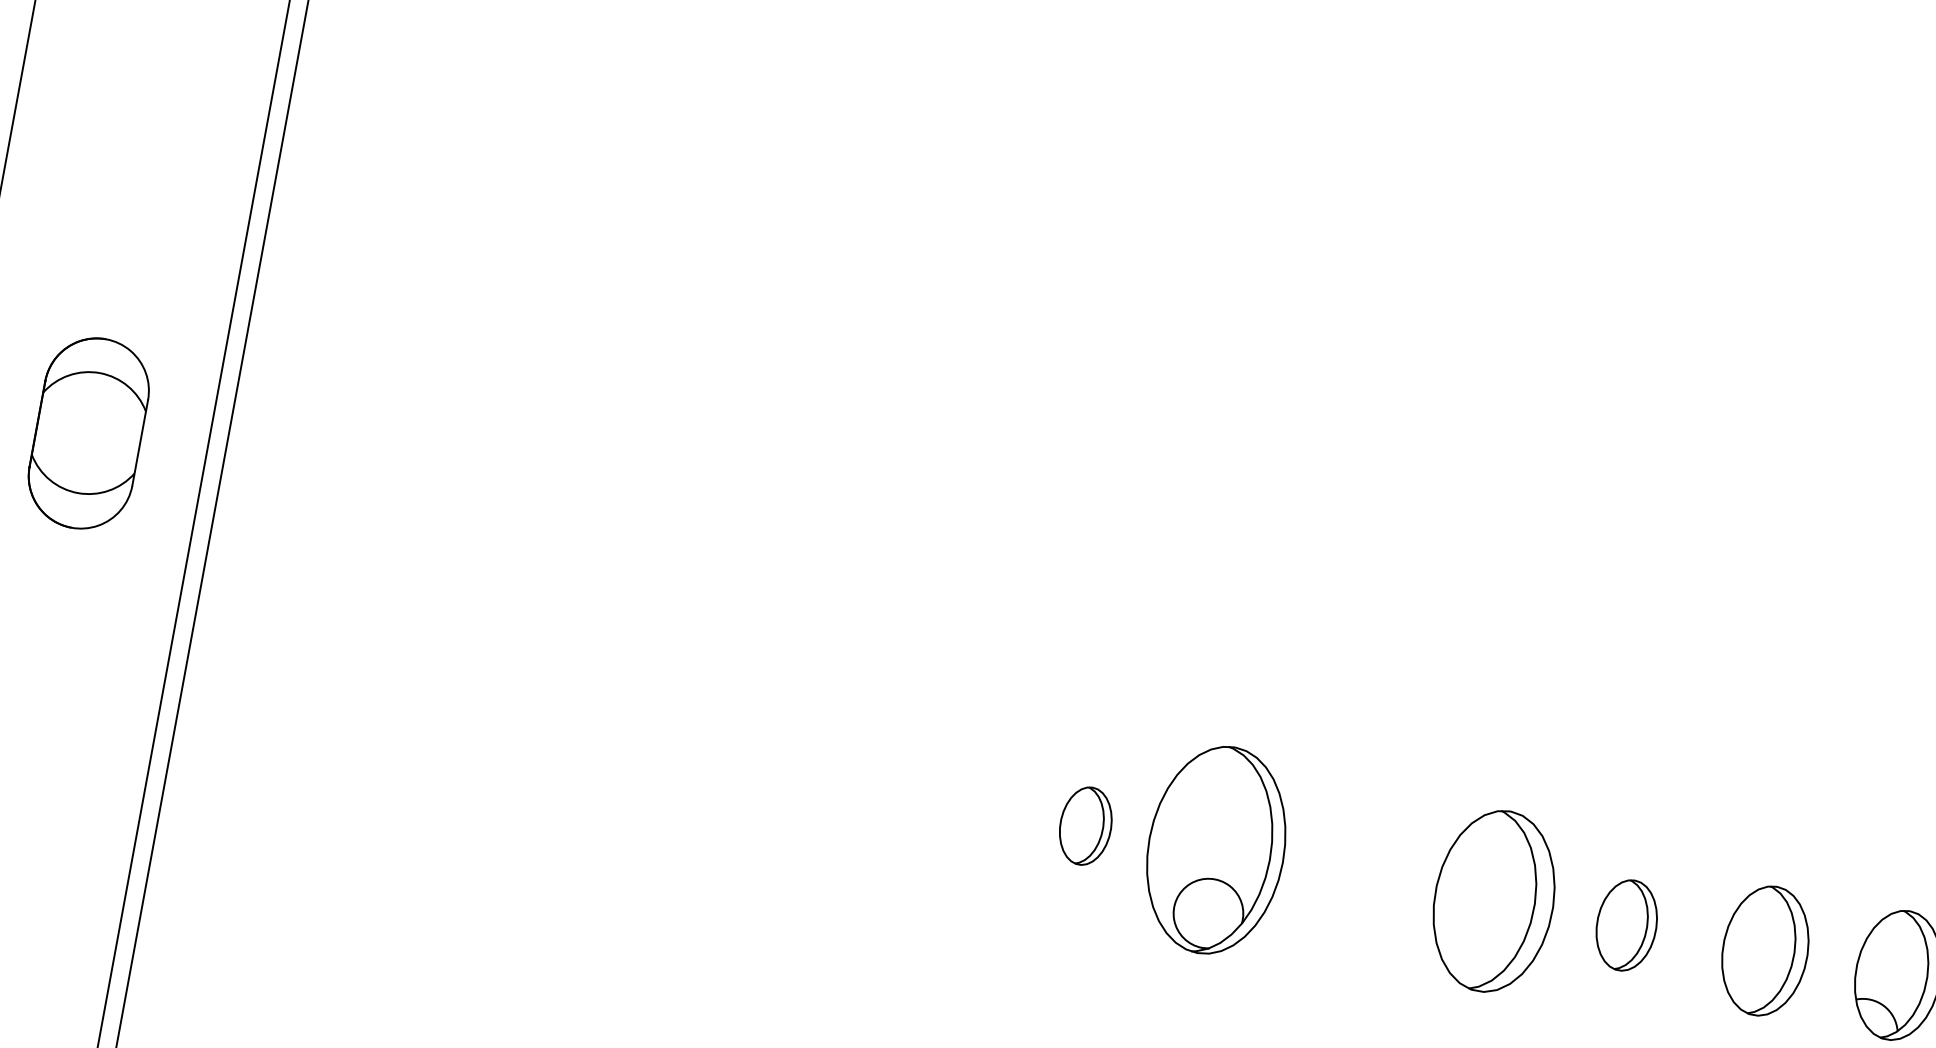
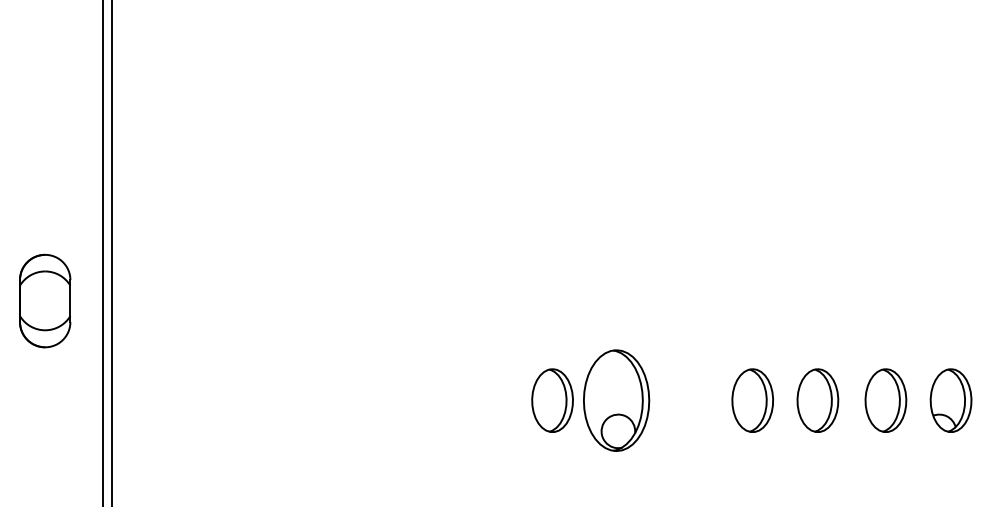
part: (1085, 825) -> (552, 400), size x1.67
part: (1493, 900) -> (752, 400), size x0.71
part: (1625, 925) -> (817, 400), size x1.43

